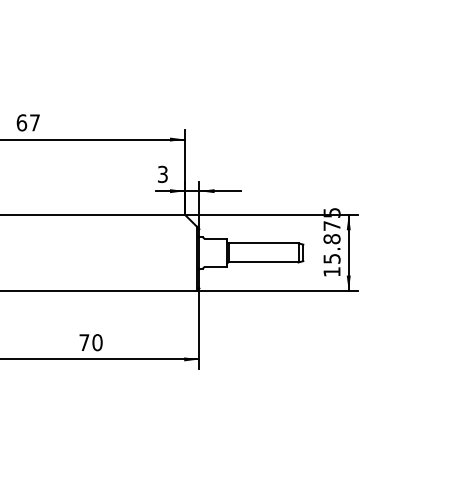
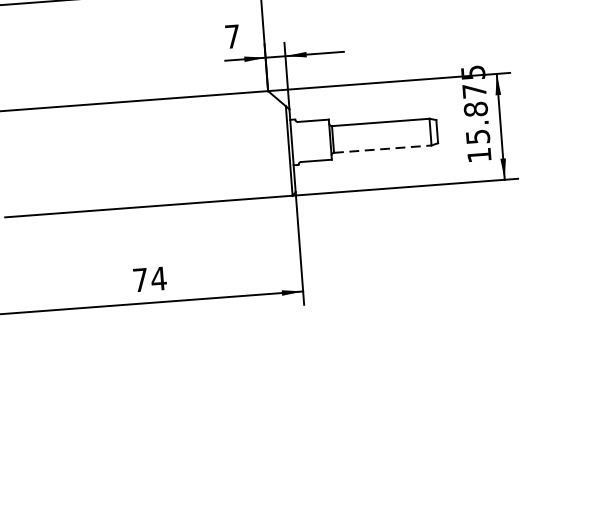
text: (162, 174) -> (232, 36), 3 -> 7
line: (263, 262) -> (382, 149), solid -> dashed
text: (97, 342) -> (158, 278), 70 -> 74

